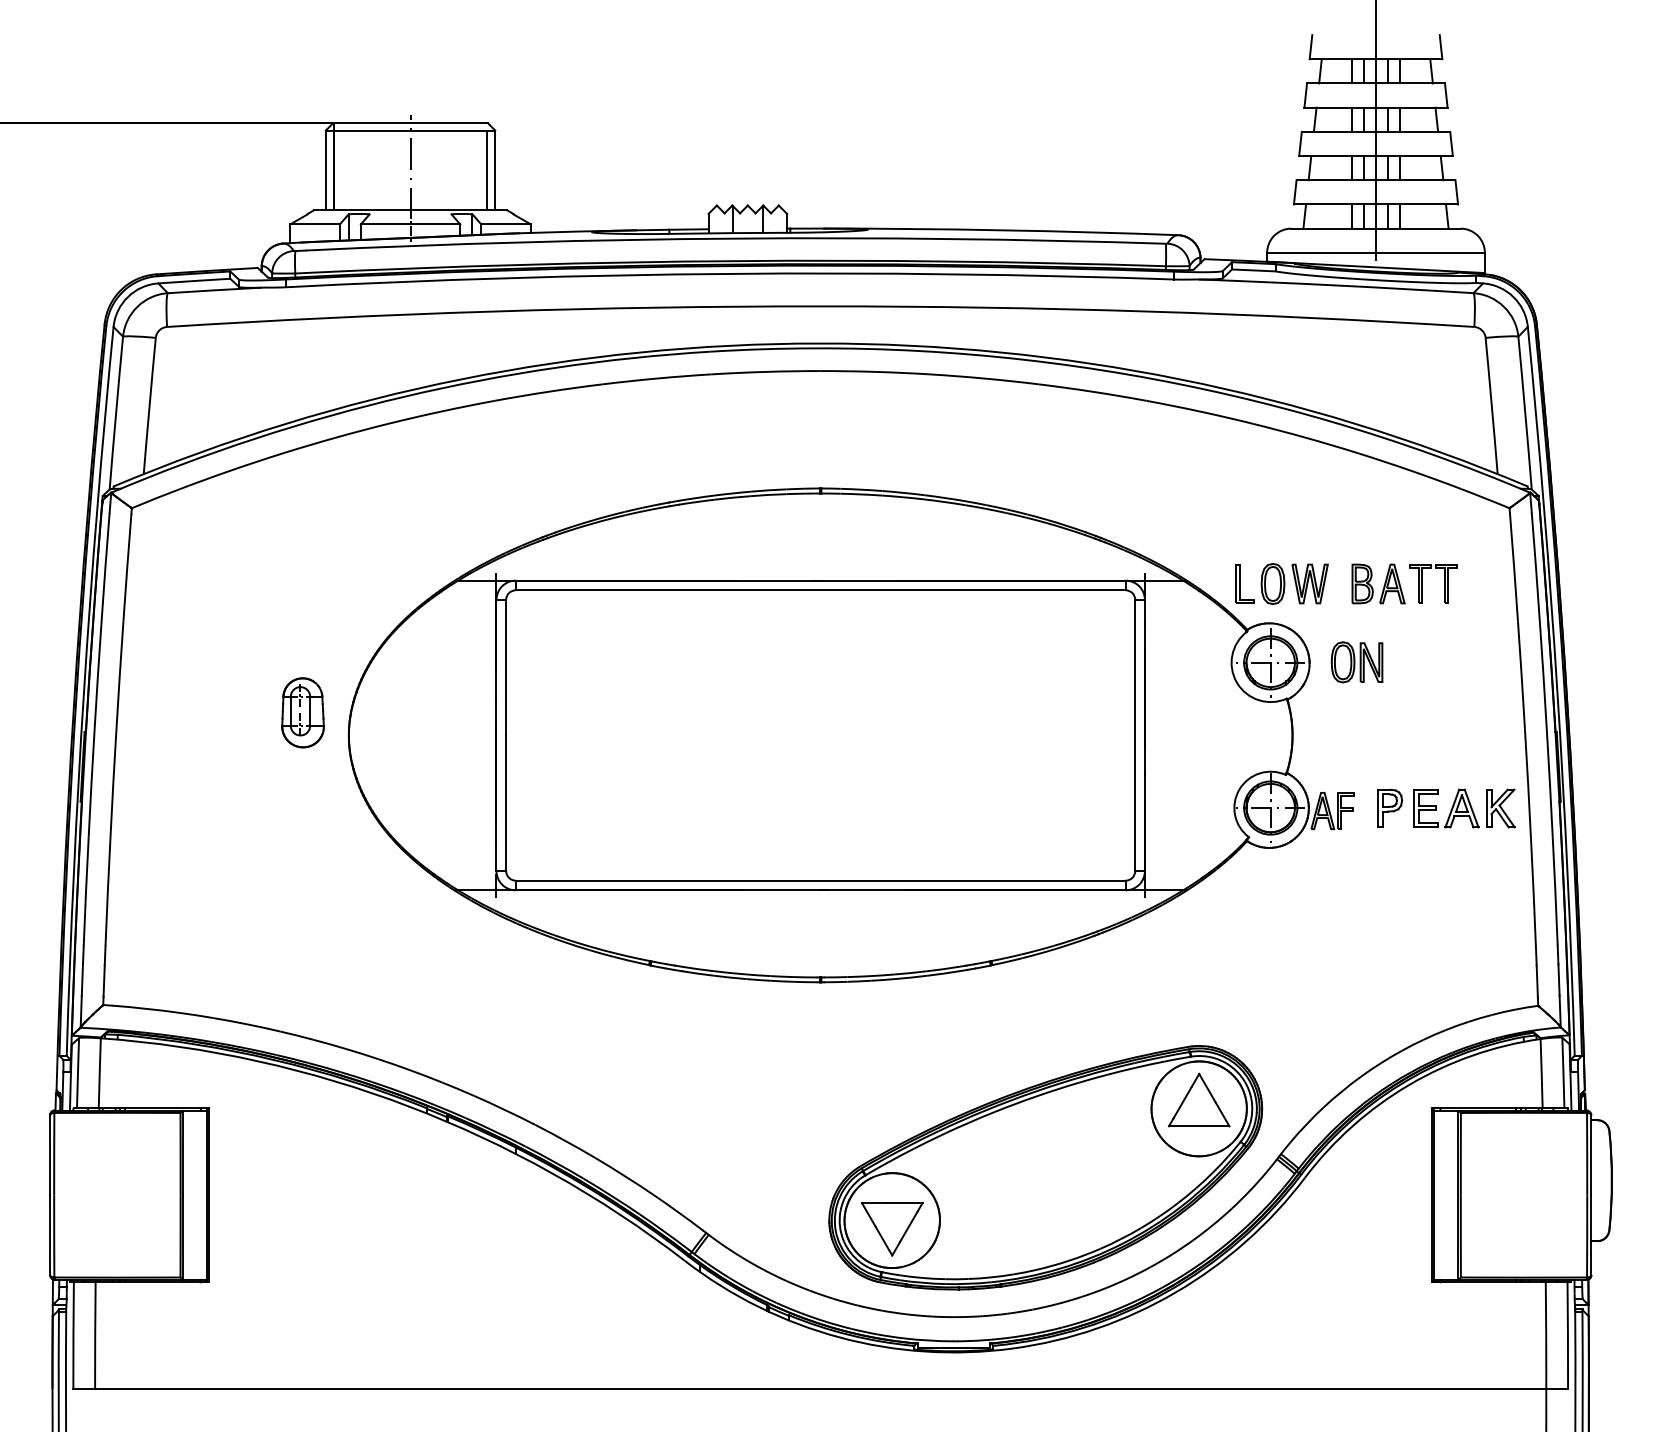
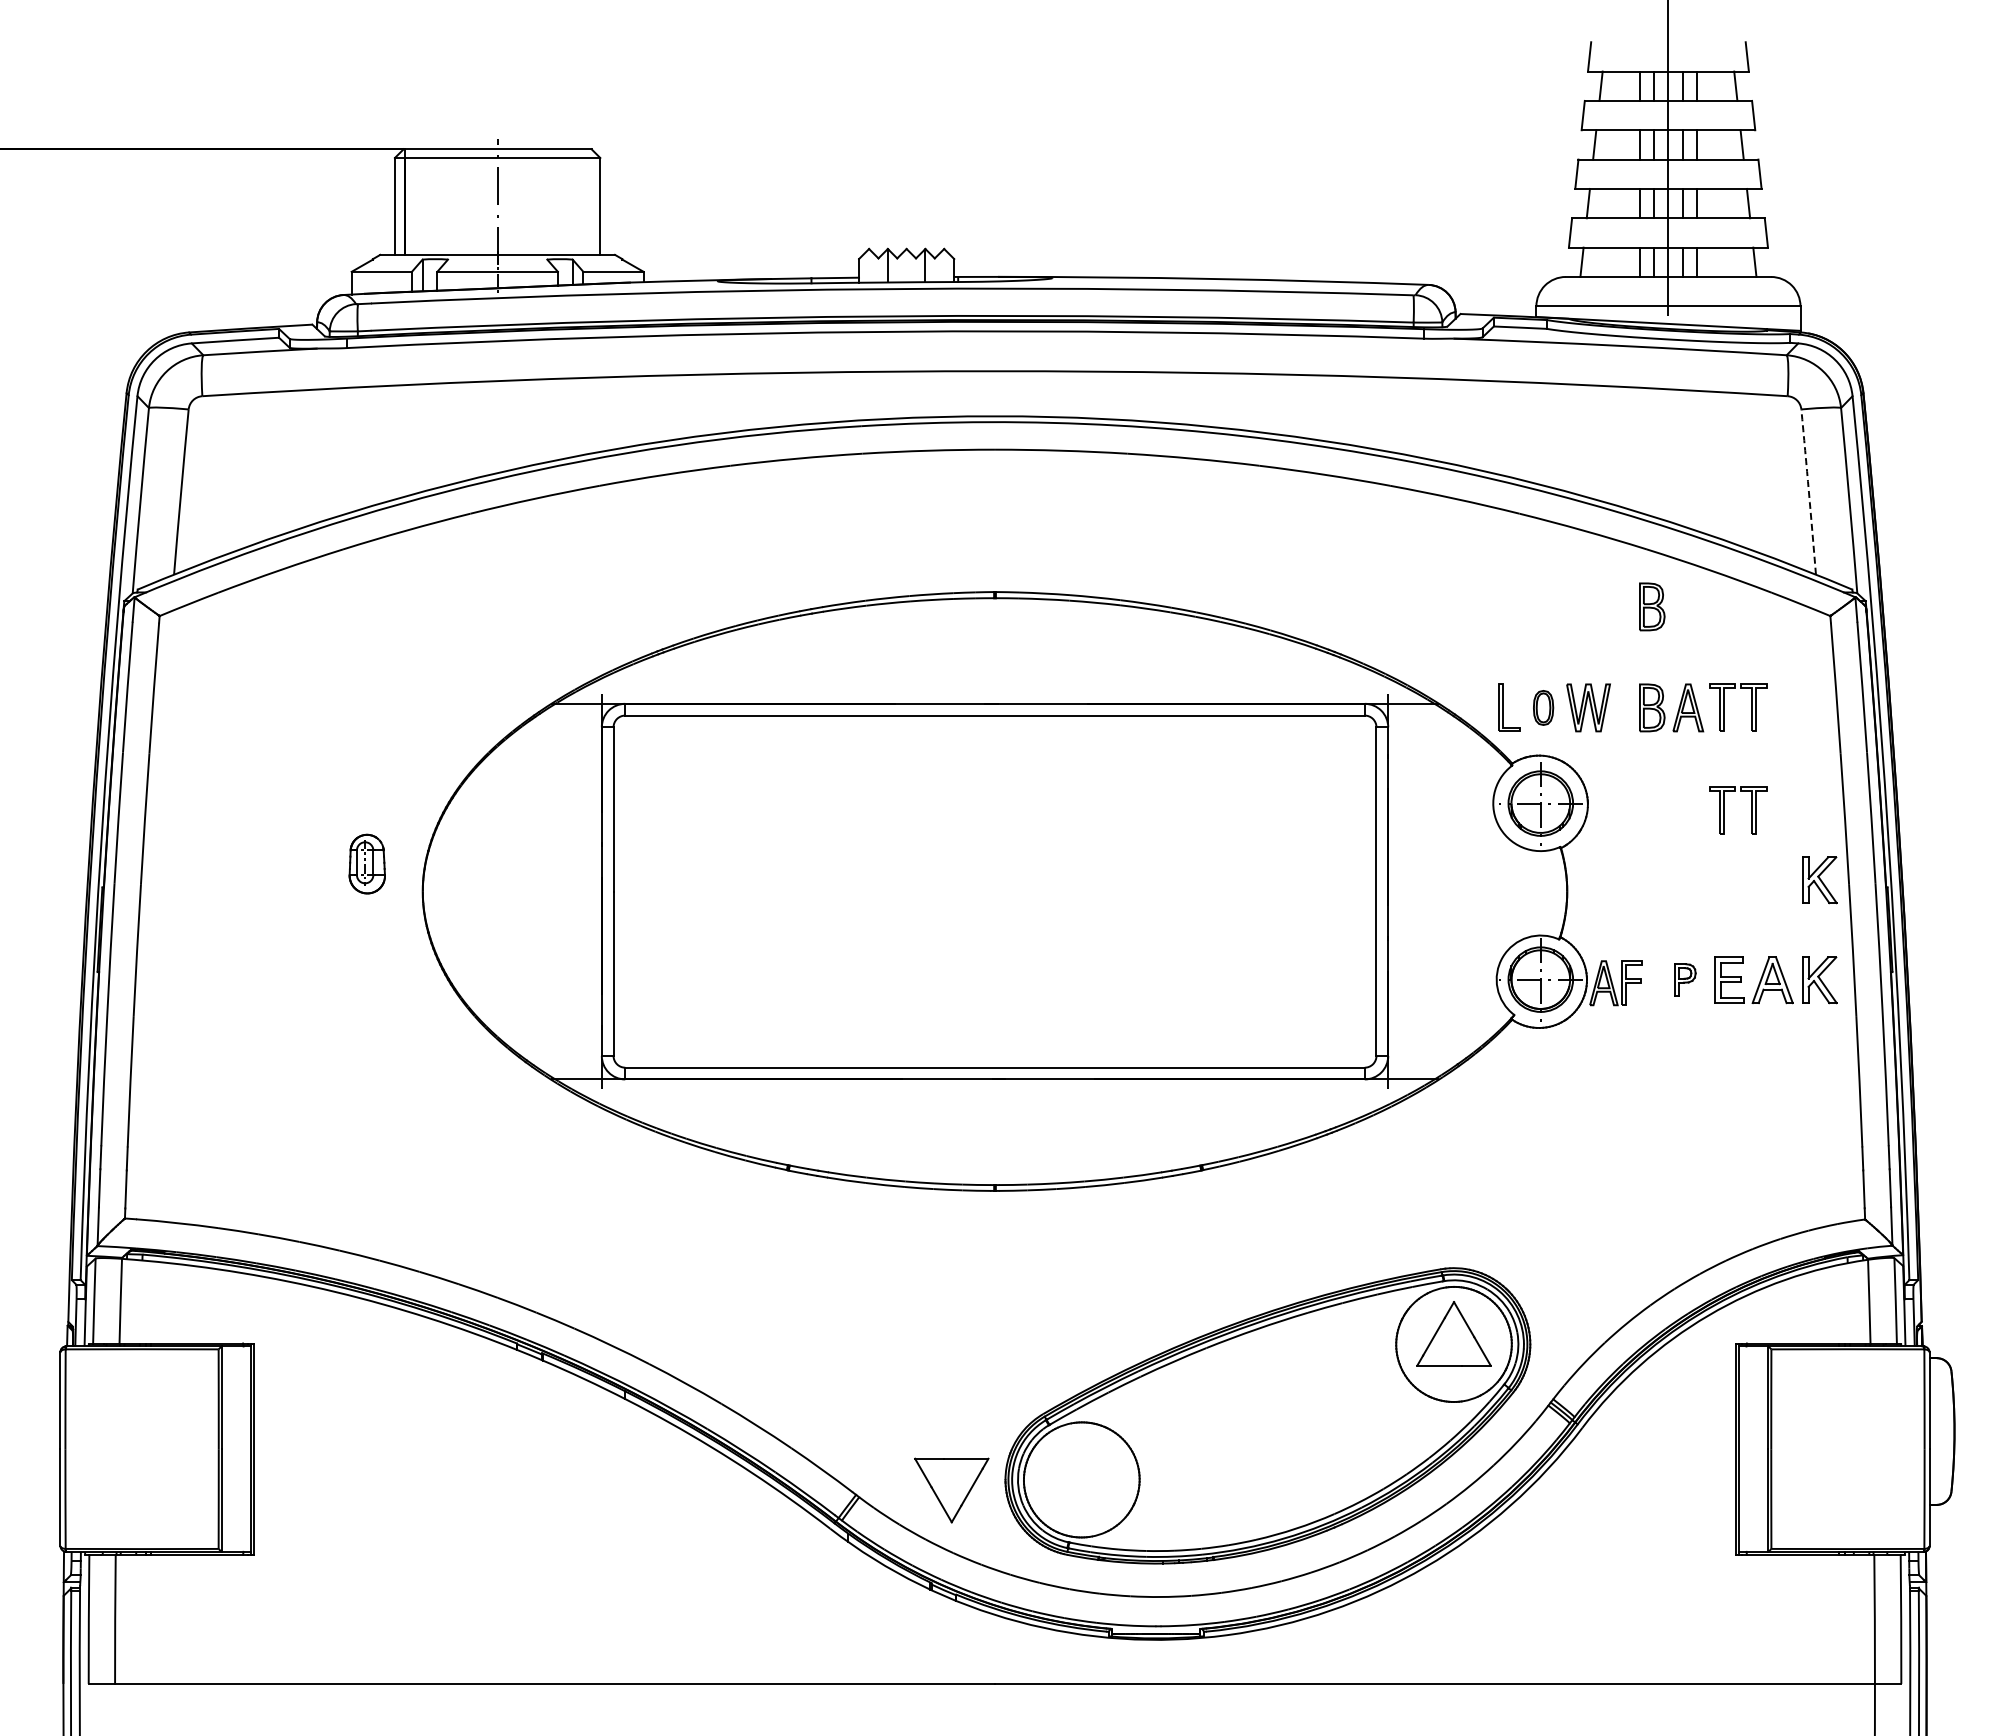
line: (487, 170) -> (590, 206), removed
arc: (1491, 406) -> (1808, 492), solid -> dashed
part: (1362, 500) -> (1652, 606), added
part: (1272, 583) -> (1543, 707), size x0.7
part: (1356, 661) -> (1644, 802), removed
part: (1444, 668) -> (1751, 810), added
part: (303, 712) -> (367, 863), size x0.7
part: (1500, 726) -> (1819, 880), added
part: (1390, 807) -> (1685, 979), size x0.7
part: (892, 1229) -> (951, 1490), moved

